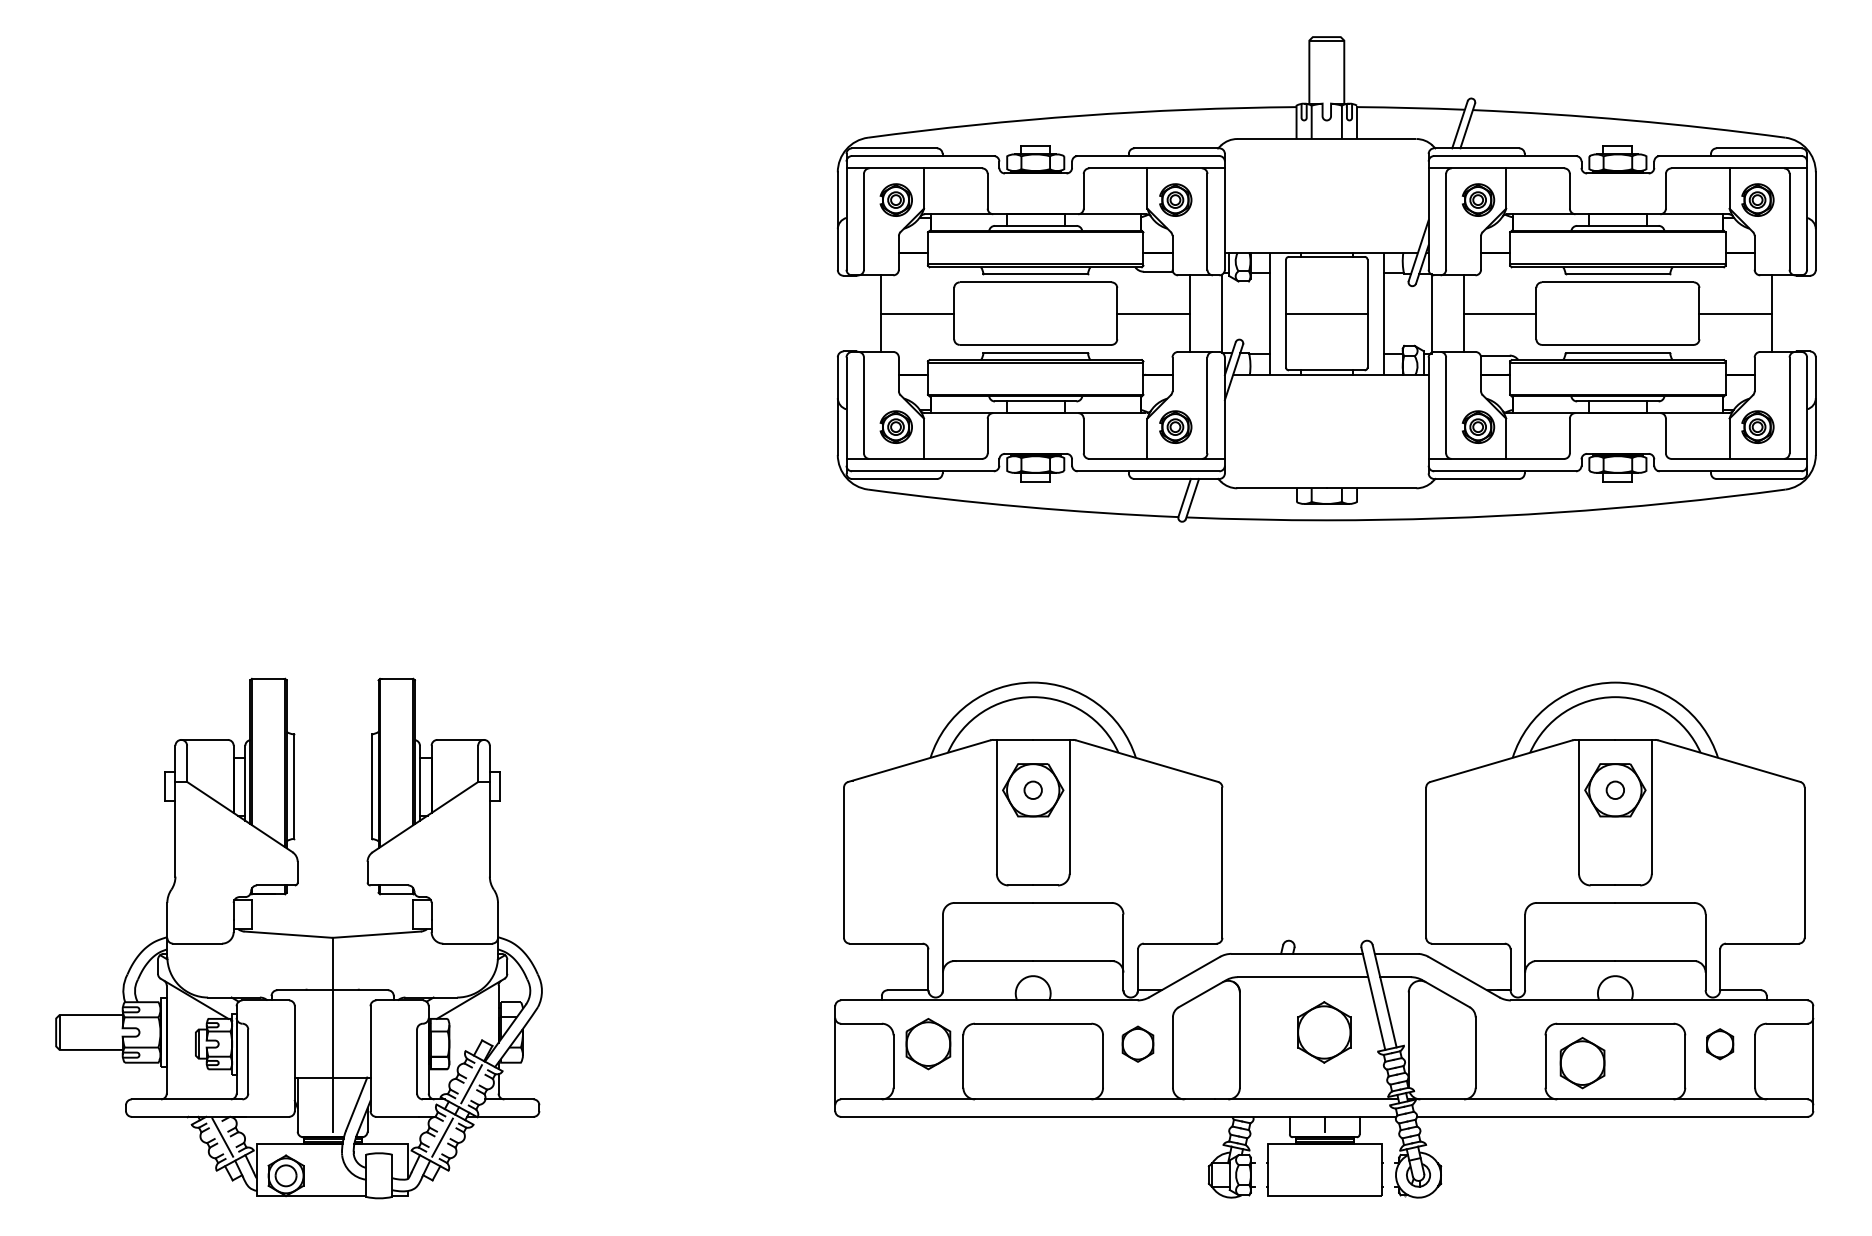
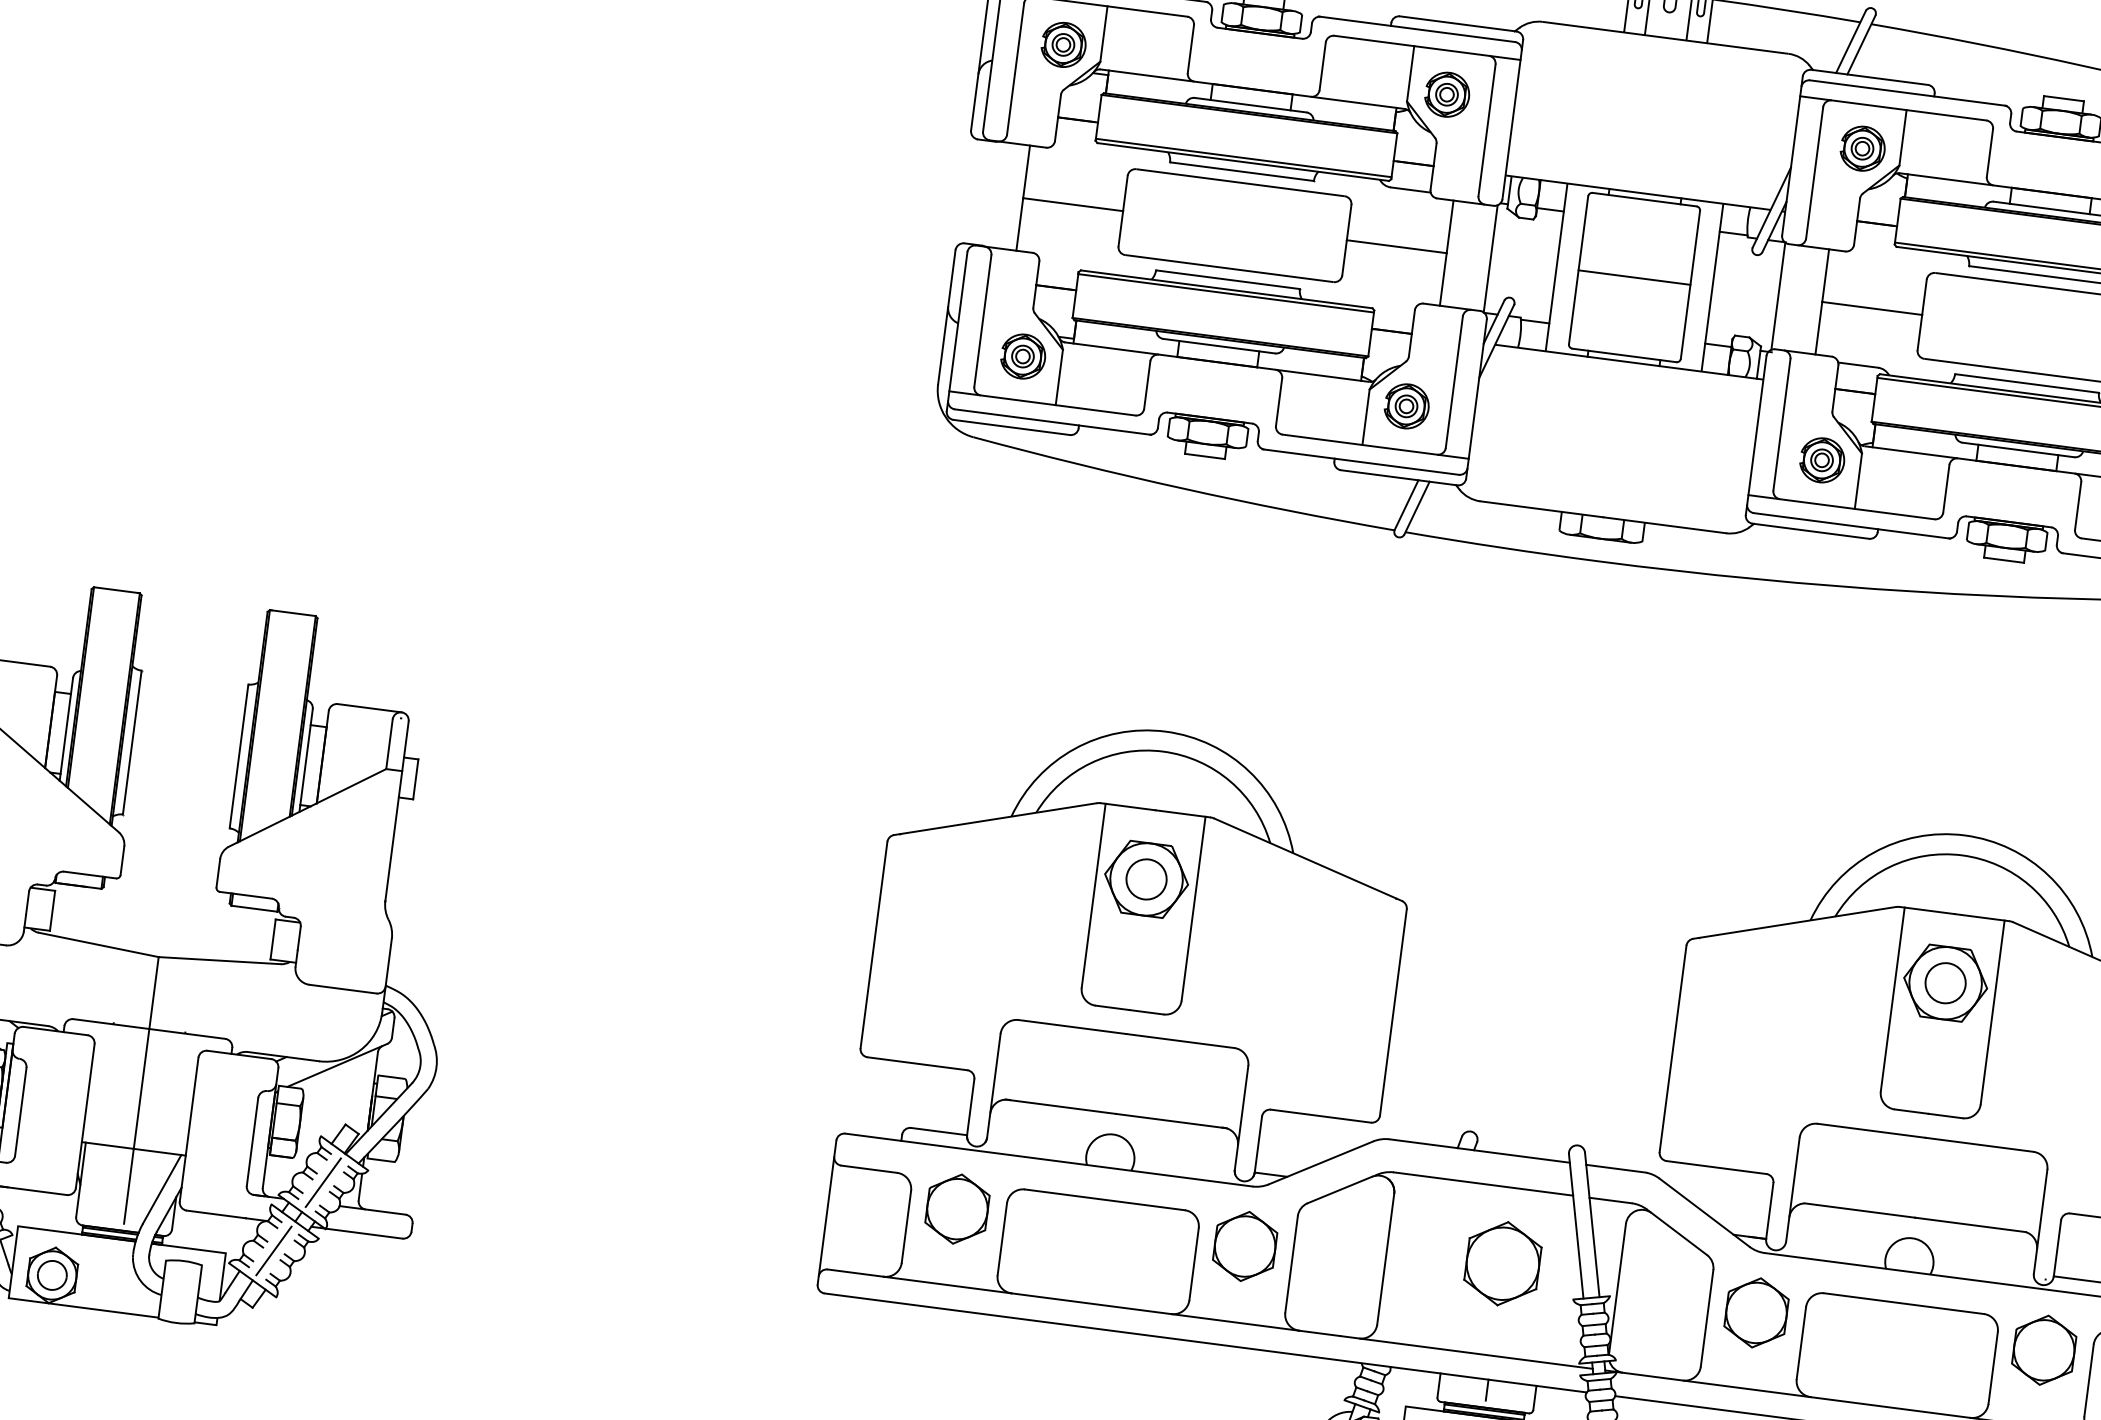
circle: (1032, 789) -> (1145, 878), size x1.67
circle: (1614, 789) -> (1944, 981), size x1.67
part: (1137, 1044) -> (1244, 1246), size x1.43
part: (1719, 1044) -> (2043, 1350), size x1.67
part: (1582, 1063) -> (1756, 1313), moved

